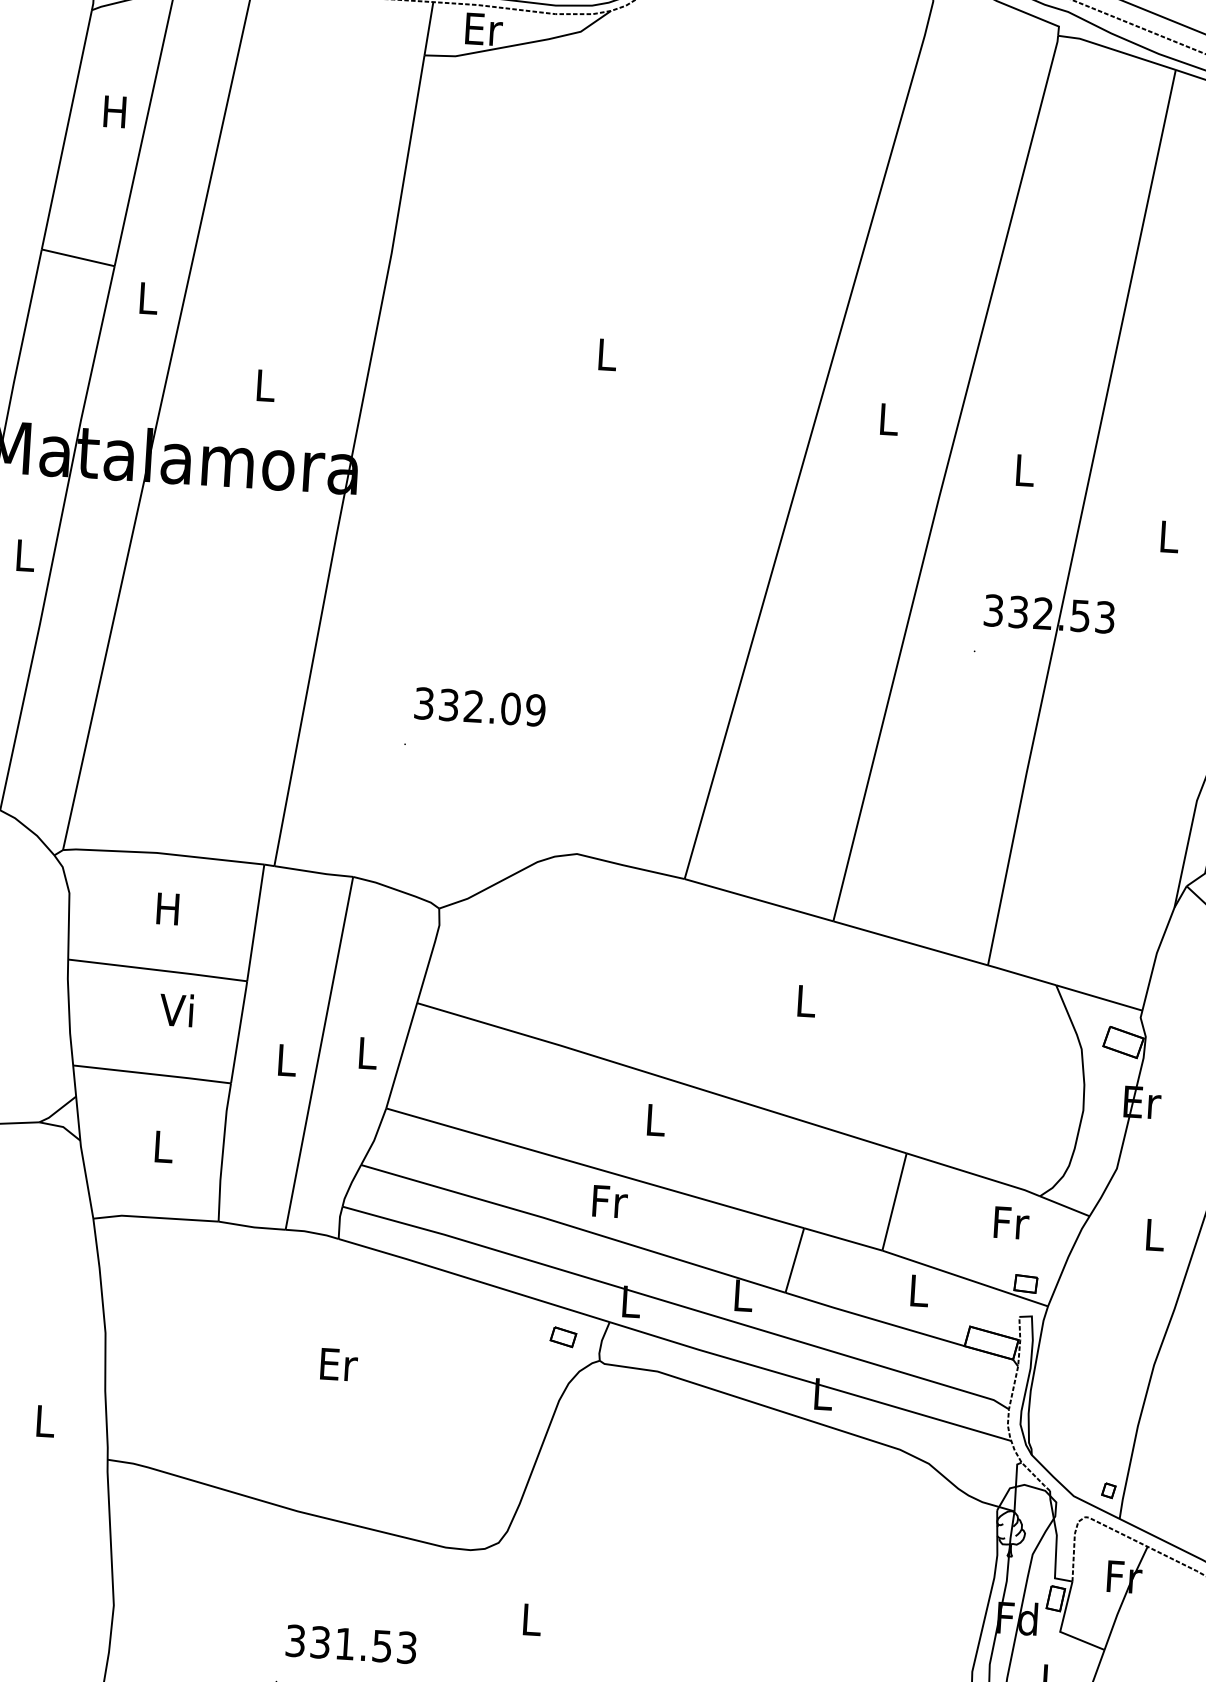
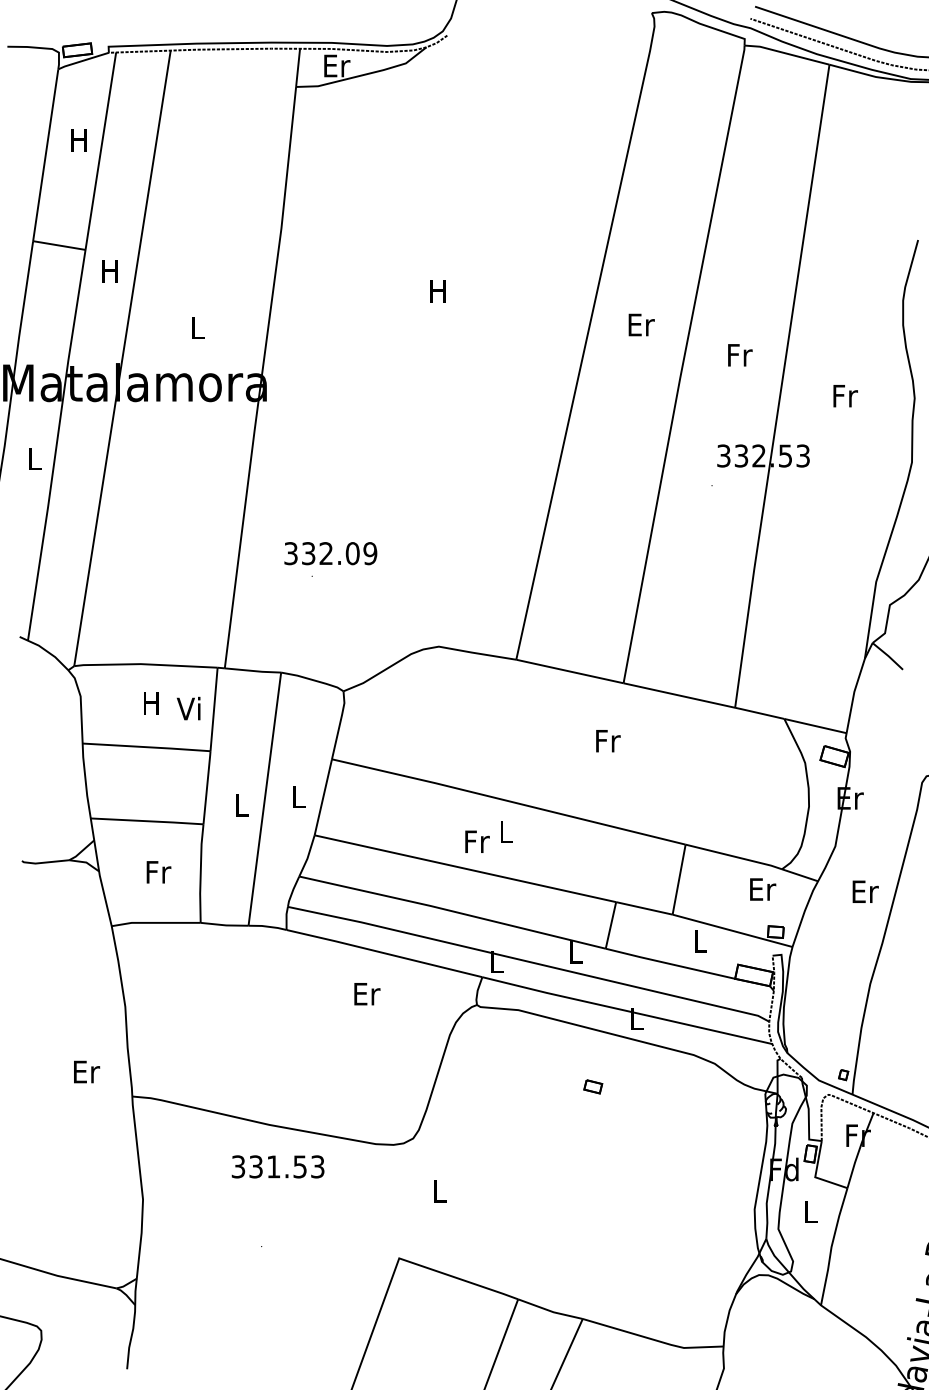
text: (146, 298) -> (109, 271), L -> H
text: (605, 354) -> (437, 291), L -> H
text: (889, 418) -> (641, 324), L -> Er
text: (1025, 470) -> (740, 355), L -> Fr
text: (1169, 537) -> (845, 396), L -> Fr
text: (479, 706) -> (330, 553), moved
text: (807, 1001) -> (608, 741), L -> Fr
text: (176, 1009) -> (188, 708), moved
text: (163, 1147) -> (158, 872), L -> Fr
text: (610, 1201) -> (477, 841), moved
text: (1012, 1223) -> (763, 889), Fr -> Er
text: (1155, 1234) -> (865, 891), L -> Er
part: (563, 1336) -> (593, 1086), moved
text: (339, 1365) -> (367, 994), moved
text: (46, 1420) -> (87, 1071), L -> Er
text: (350, 1643) -> (277, 1166), moved

